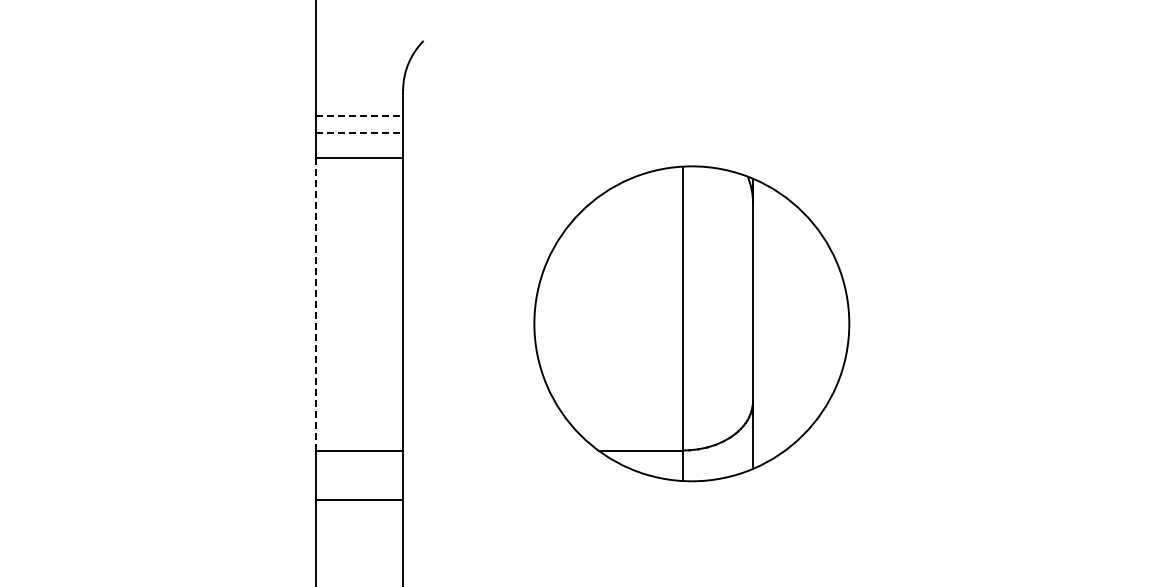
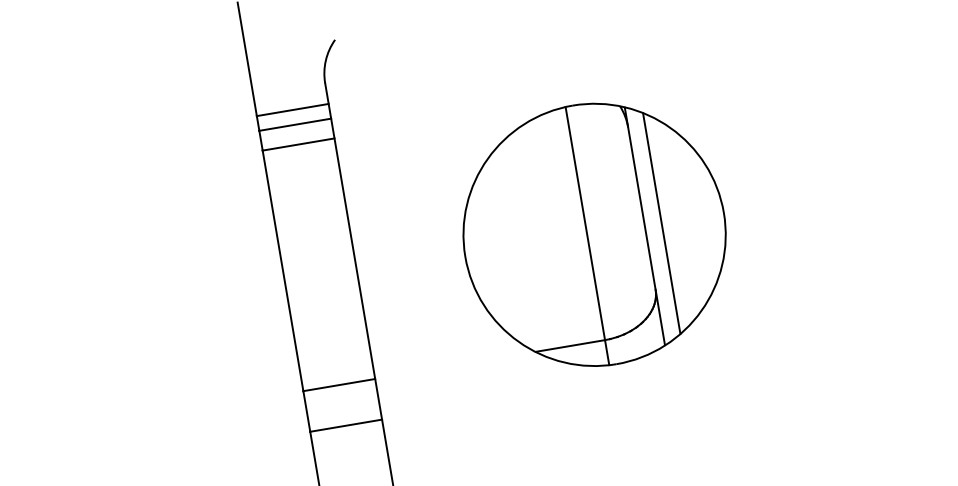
line: (359, 115) -> (292, 110), dashed -> solid
line: (359, 133) -> (295, 124), dashed -> solid
line: (315, 304) -> (282, 271), dashed -> solid
line: (773, 323) -> (661, 223), added

